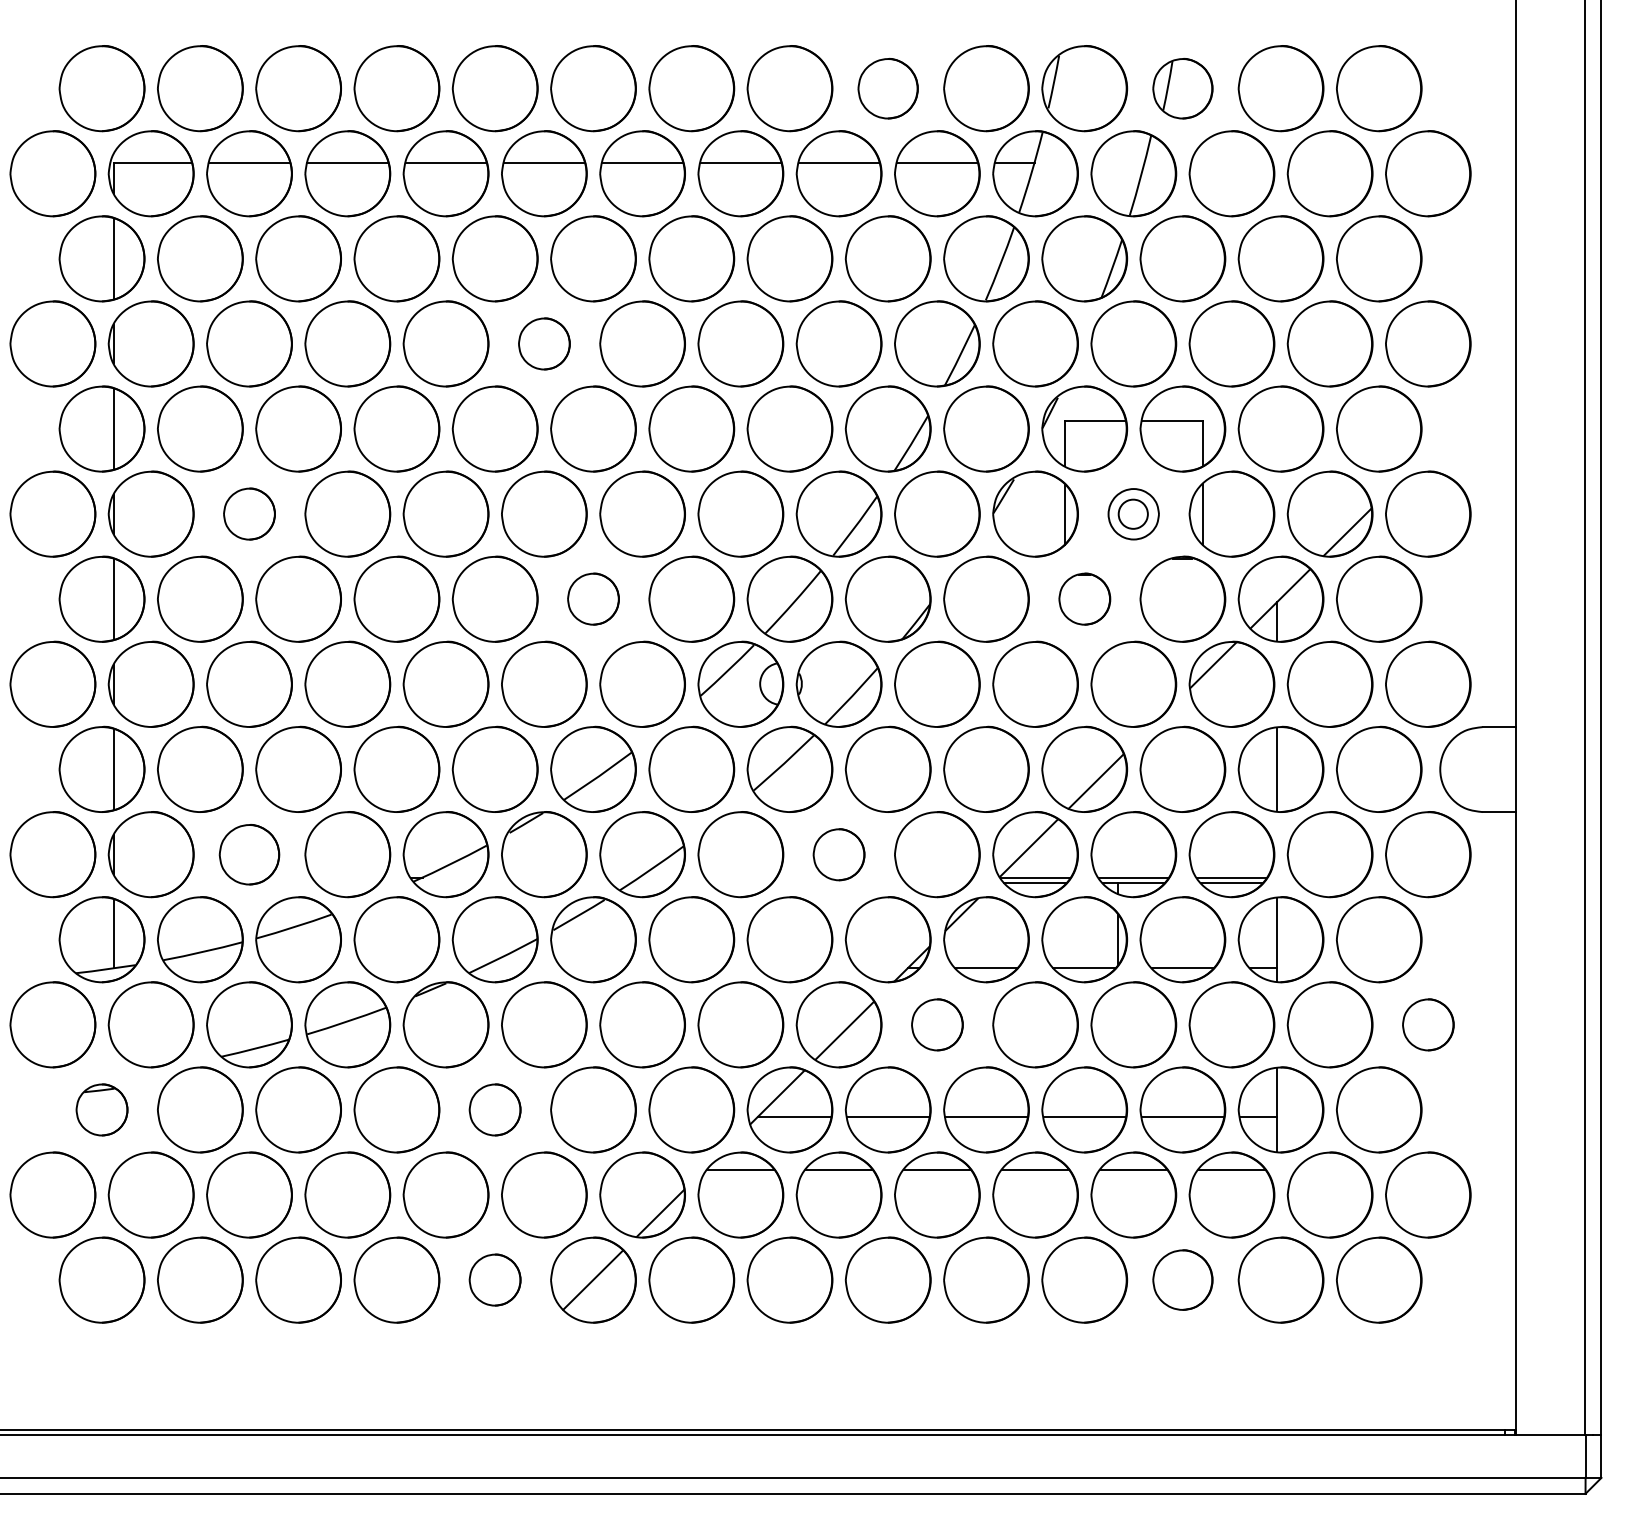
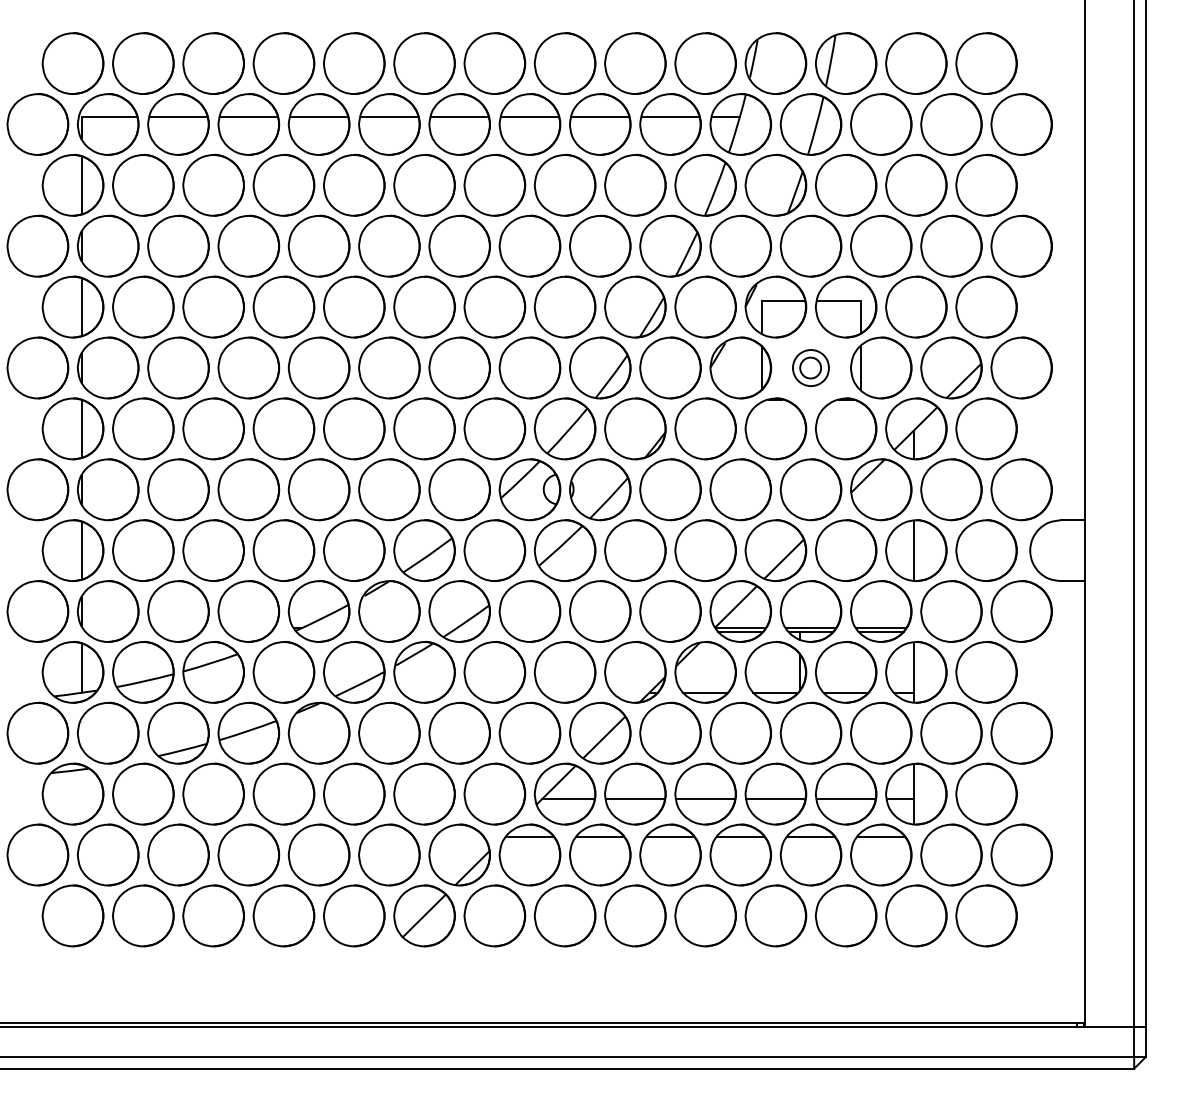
part: (887, 88) -> (634, 63), size x1.43
part: (1182, 88) -> (845, 63), size x1.43
part: (544, 343) -> (389, 245), size x1.67
part: (249, 513) -> (178, 367), size x1.67
part: (593, 598) -> (424, 428), size x1.67
part: (1084, 598) -> (775, 428), size x1.67
part: (249, 854) -> (178, 611), size x1.43
part: (838, 854) -> (599, 611), size x1.67
part: (937, 1024) -> (670, 733), size x1.67
part: (1428, 1024) -> (1021, 733), size x1.67
part: (101, 1109) -> (72, 793), size x1.67
part: (494, 1109) -> (353, 793), size x1.67
part: (494, 1279) -> (353, 915), size x1.67
part: (1182, 1279) -> (845, 915), size x1.43

